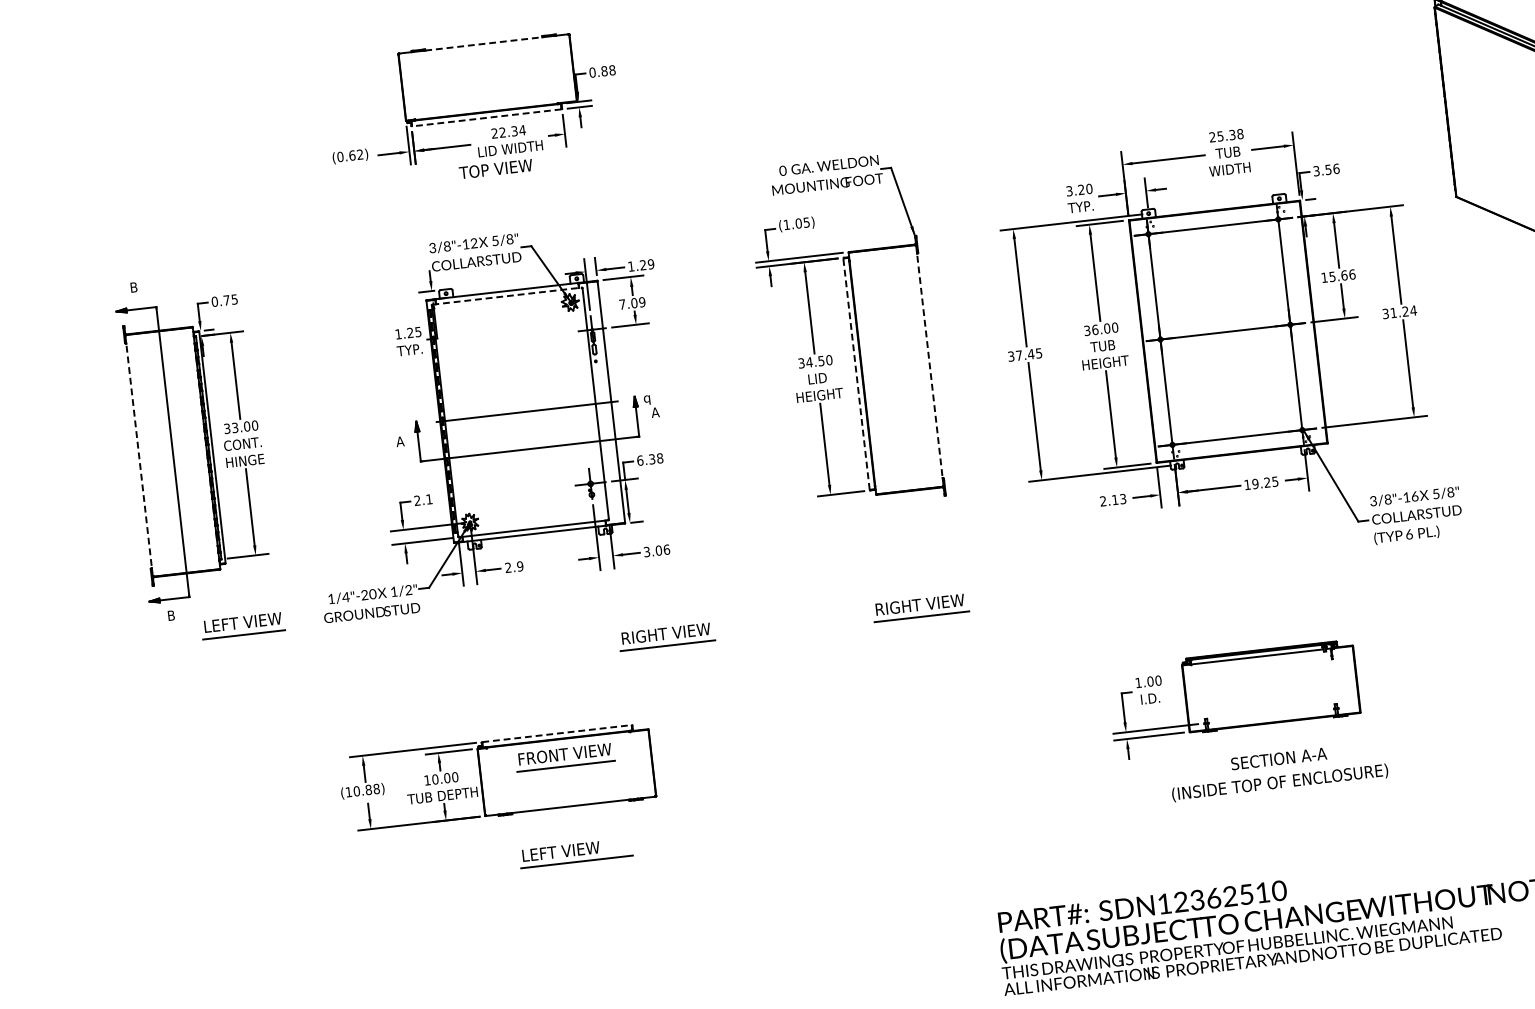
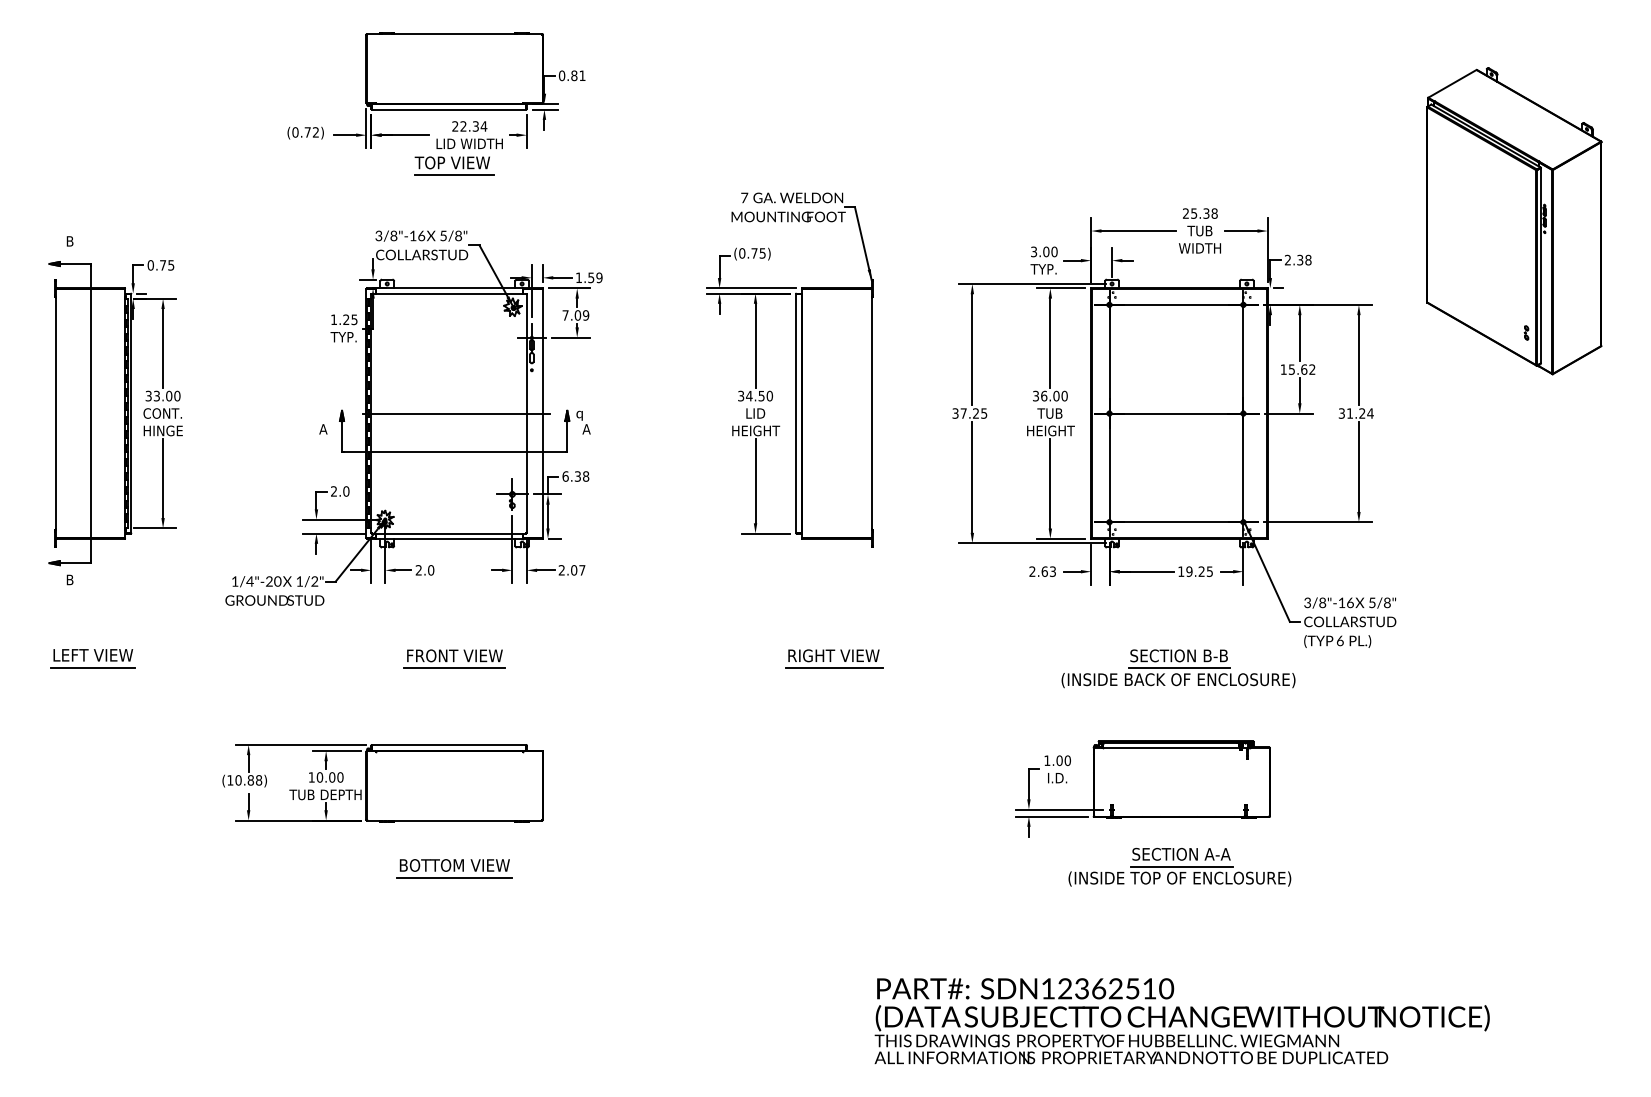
line: (484, 43) -> (455, 33), dashed -> solid
text: (612, 70) -> (582, 75), 0.88 -> 0.81
line: (487, 117) -> (449, 109), dashed -> solid
text: (352, 155) -> (307, 132), (0.62) -> (0.72)
text: (1326, 169) -> (1298, 259), 3.56 -> 2.38
text: (782, 170) -> (744, 197), 0 -> 7
line: (498, 181) -> (453, 175), added
text: (1081, 189) -> (1046, 251), 3.20 -> 3.00
text: (792, 224) -> (748, 253), (1.05) -> (0.75)
text: (473, 242) -> (421, 235), 3/8"-12 -> 3/8"-16
text: (643, 264) -> (591, 277), 1.29 -> 1.59
text: (1352, 274) -> (1312, 369), 15.66 -> 15.62
line: (507, 296) -> (449, 293), dashed -> solid
text: (1030, 354) -> (975, 413), 37.45 -> 37.25
line: (929, 366) -> (871, 414), dashed -> solid
line: (856, 374) -> (795, 413), dashed -> solid
line: (138, 455) -> (55, 413), dashed -> solid
text: (429, 499) -> (346, 491), 2.1 -> 2.0
text: (1114, 499) -> (1044, 571), 2.13 -> 2.63
text: (656, 551) -> (571, 570), 3.06 -> 2.07
text: (520, 566) -> (431, 570), 2.9 -> 2.0
part: (1255, 579) -> (1178, 668), added
part: (242, 625) -> (92, 658), moved
part: (667, 636) -> (572, 658), removed
line: (557, 733) -> (449, 744), dashed -> solid
part: (564, 756) -> (454, 658), moved
line: (1280, 770) -> (1181, 866), added
text: (576, 849) -> (455, 865), LEFT VIEW -> BOTTOM VIEW

